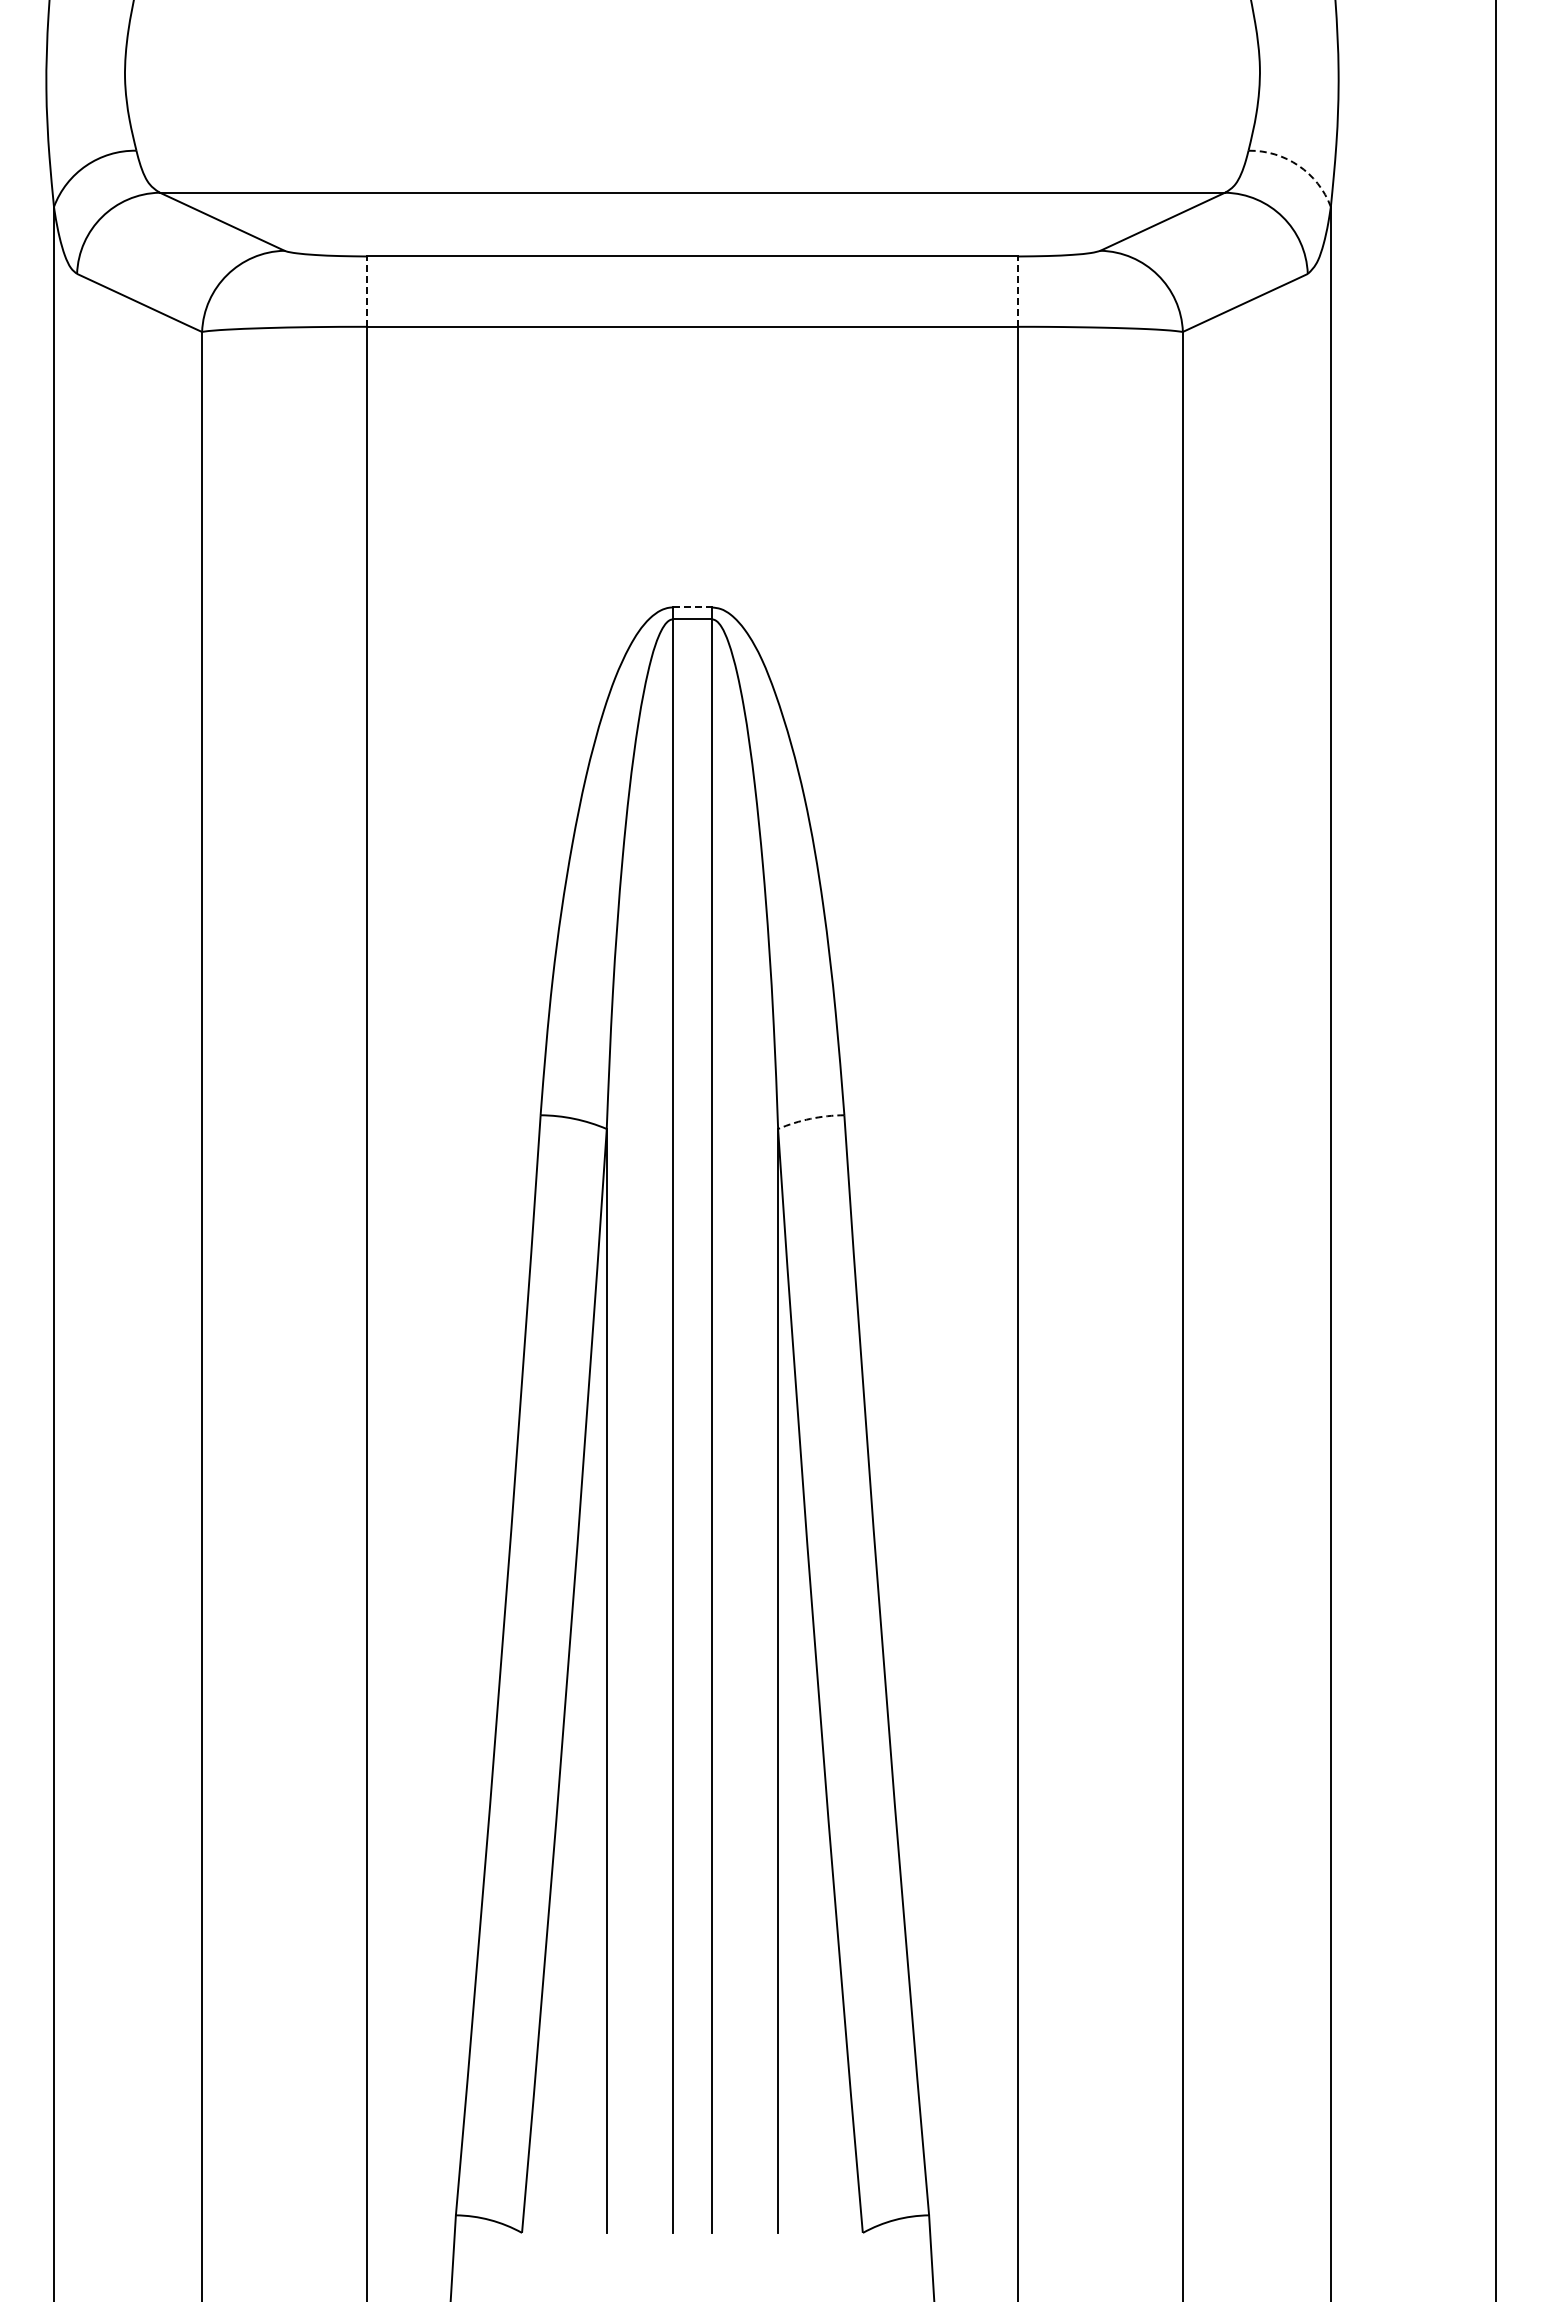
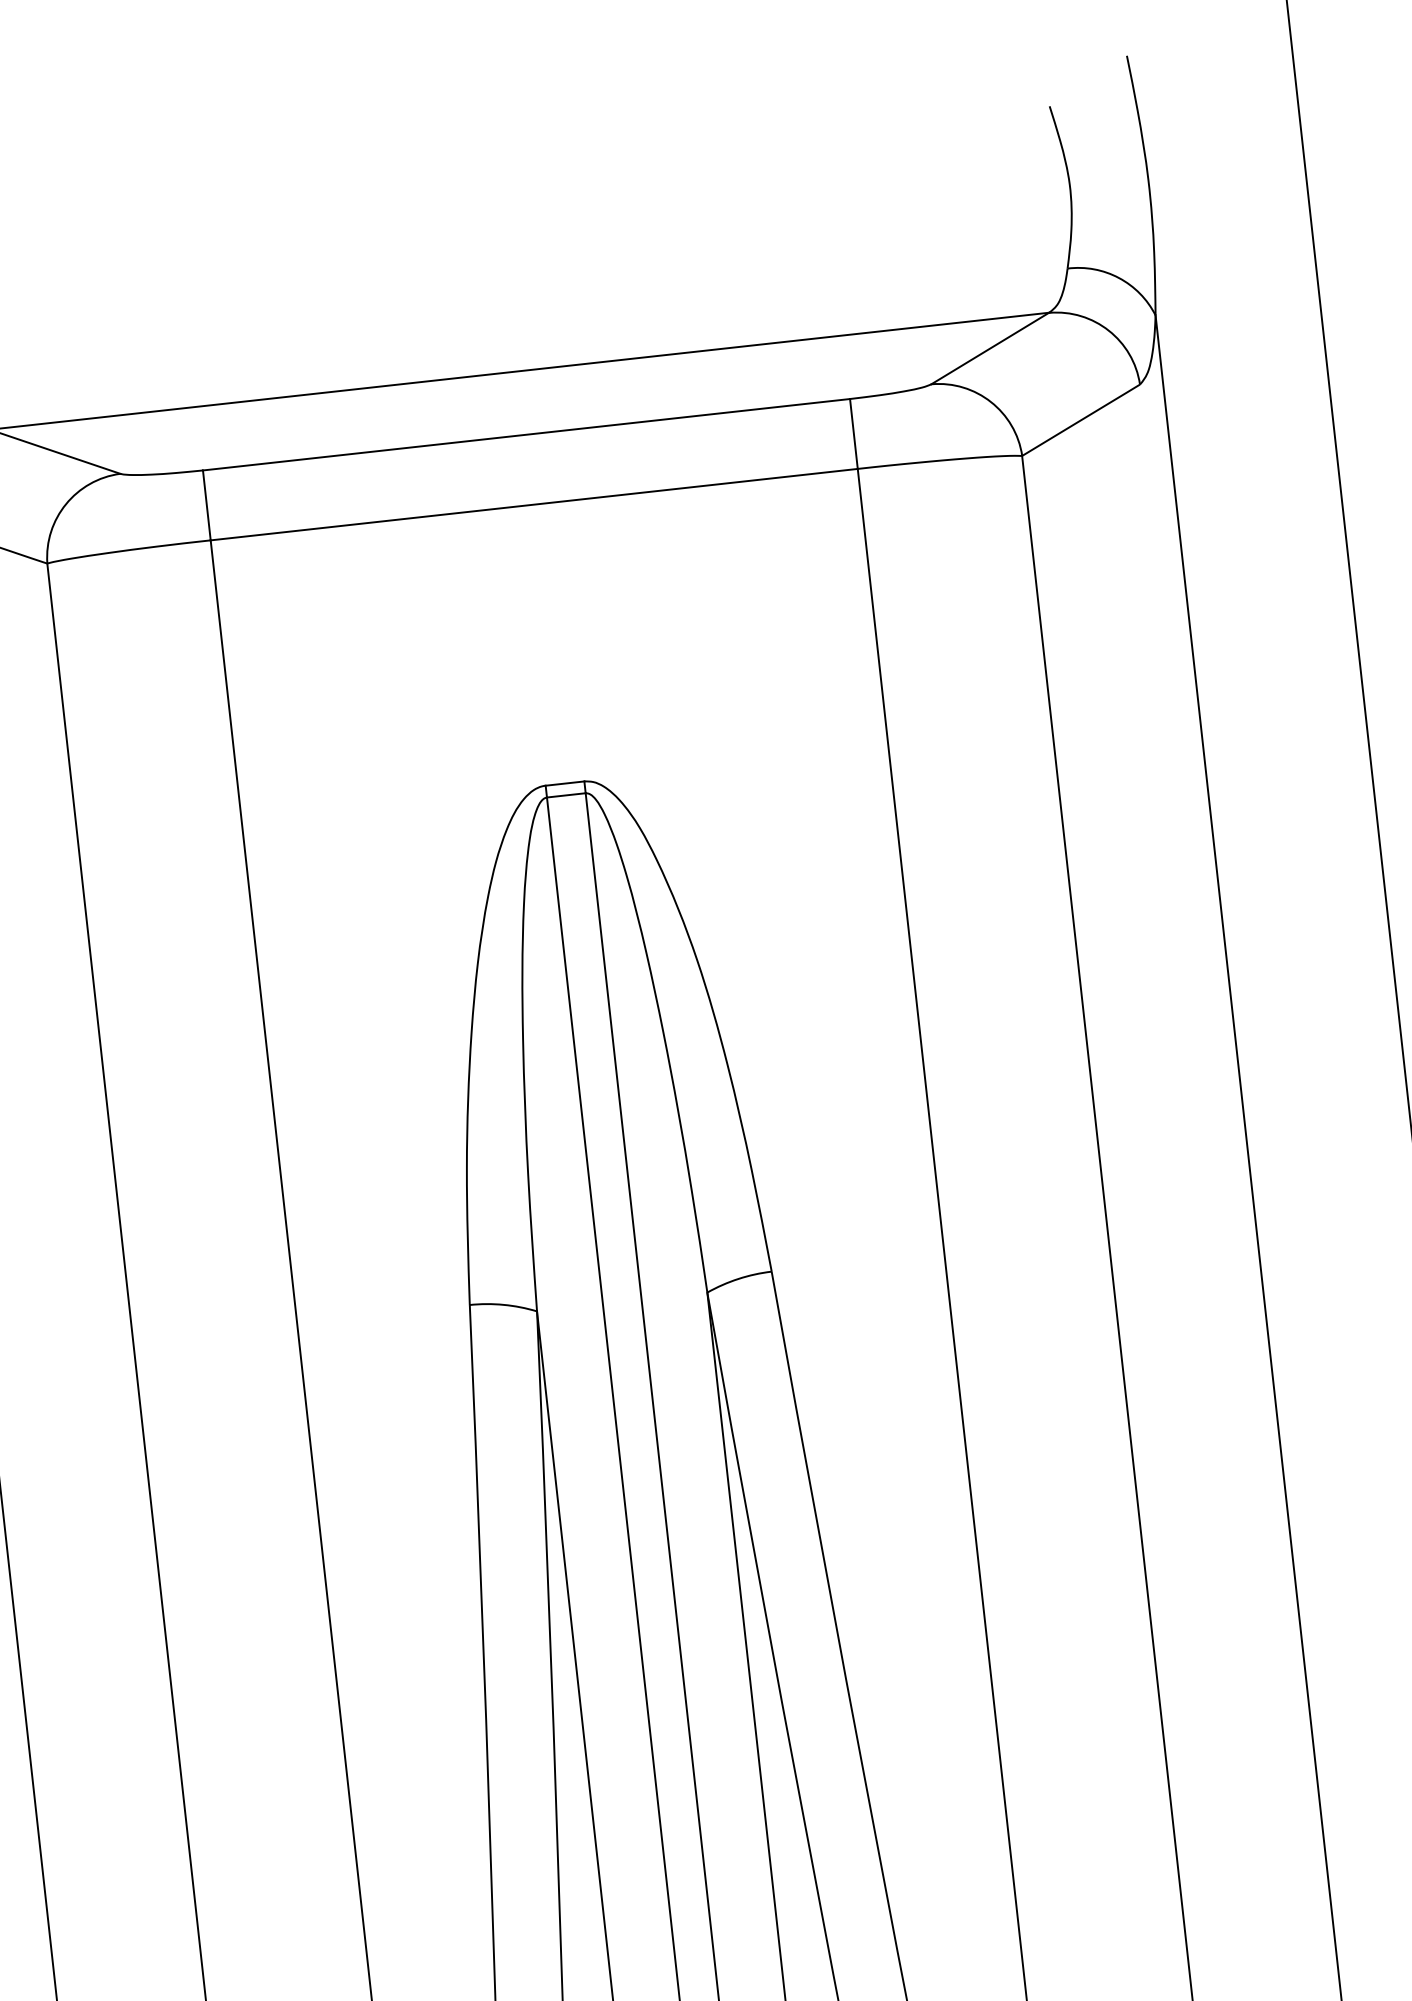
arc: (1298, 165) -> (1118, 277), dashed -> solid
line: (367, 291) -> (207, 505), dashed -> solid
line: (1018, 291) -> (854, 433), dashed -> solid
line: (693, 607) -> (566, 783), dashed -> solid
arc: (810, 1118) -> (738, 1278), dashed -> solid

